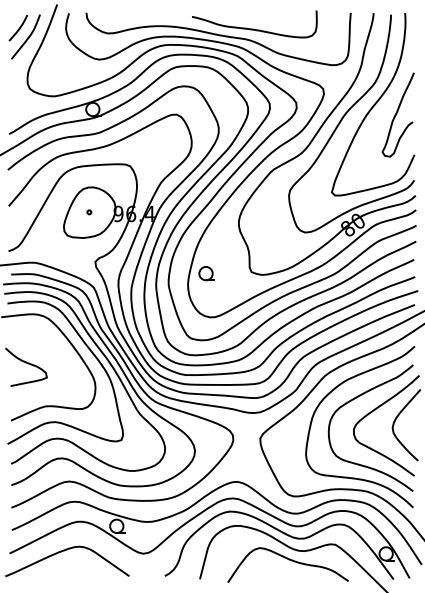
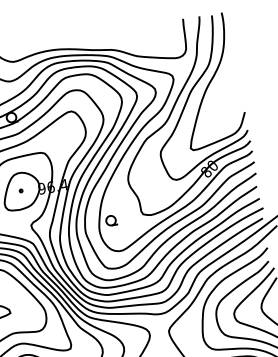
curve: (253, 28) -> (115, 41), removed
curve: (397, 113) -> (227, 84), removed

